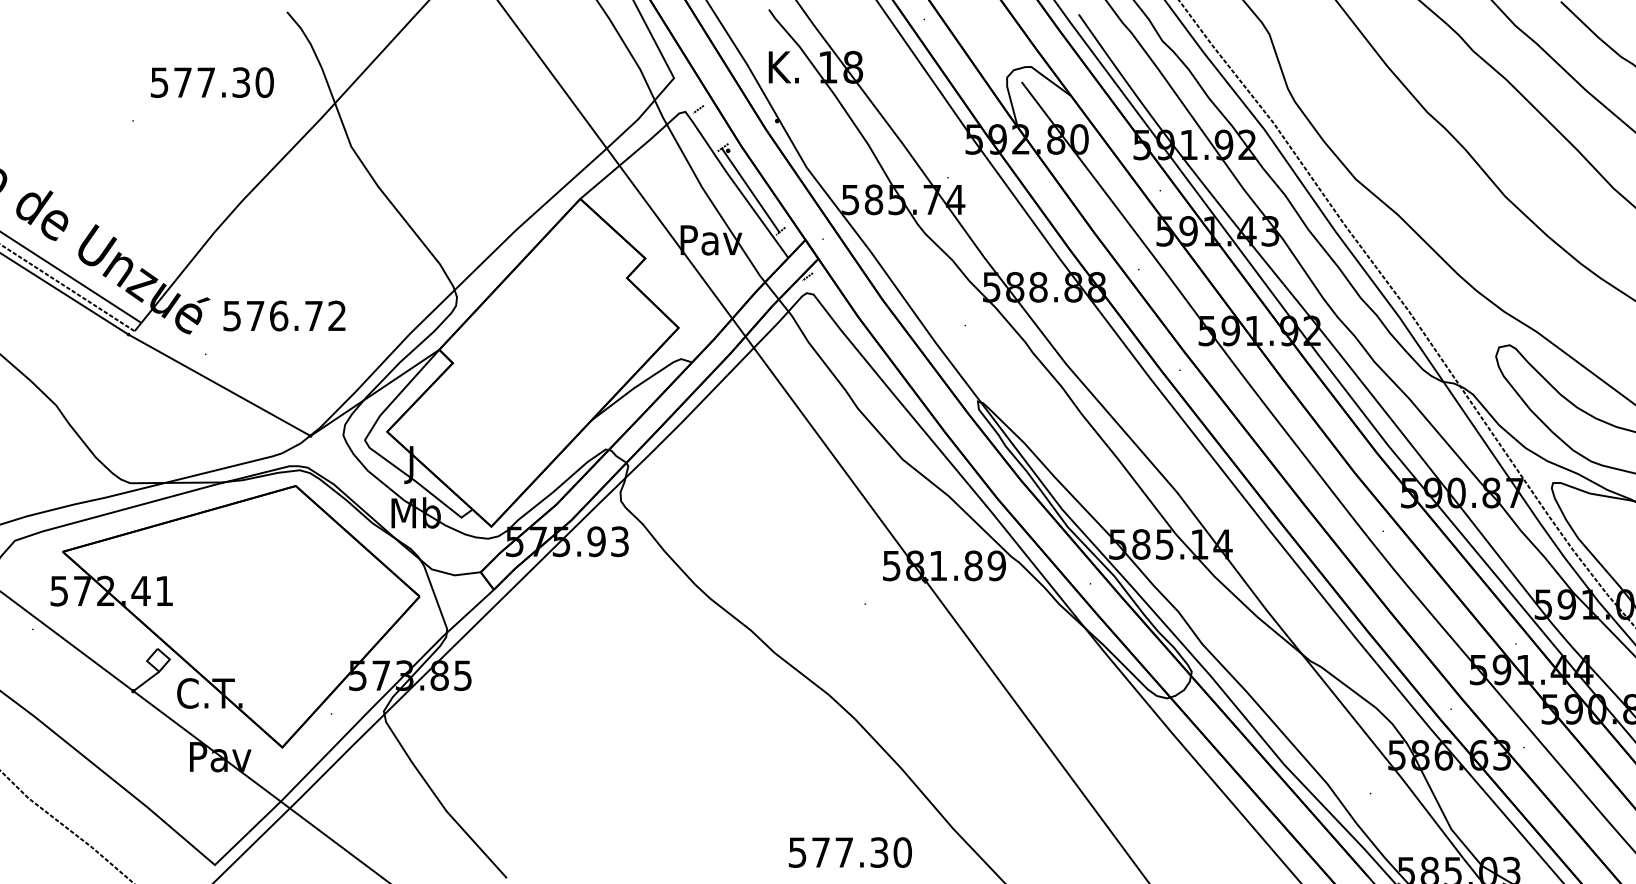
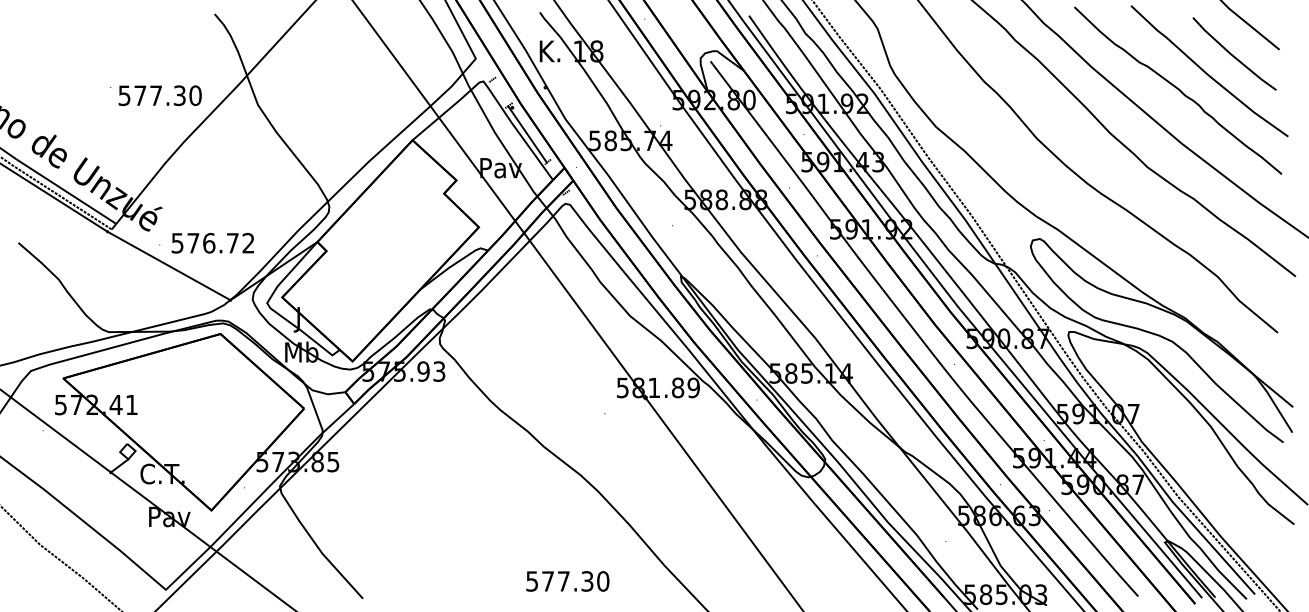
text: (211, 82) -> (159, 95), moved
text: (283, 316) -> (212, 243), moved
text: (849, 852) -> (567, 581), moved

